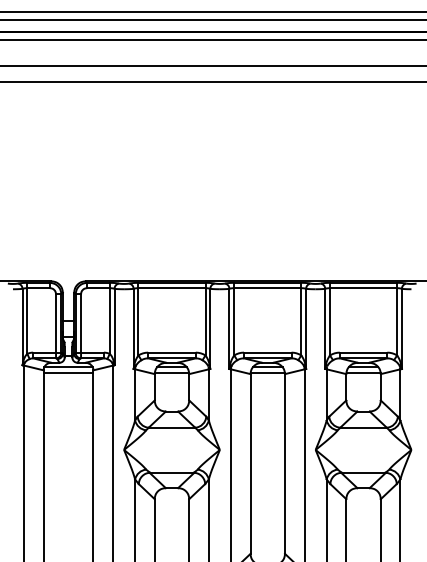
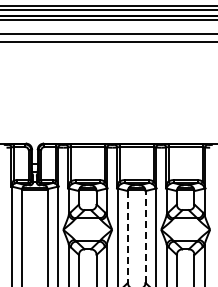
line: (249, 463) -> (127, 236), solid -> dashed
line: (284, 463) -> (145, 236), solid -> dashed

